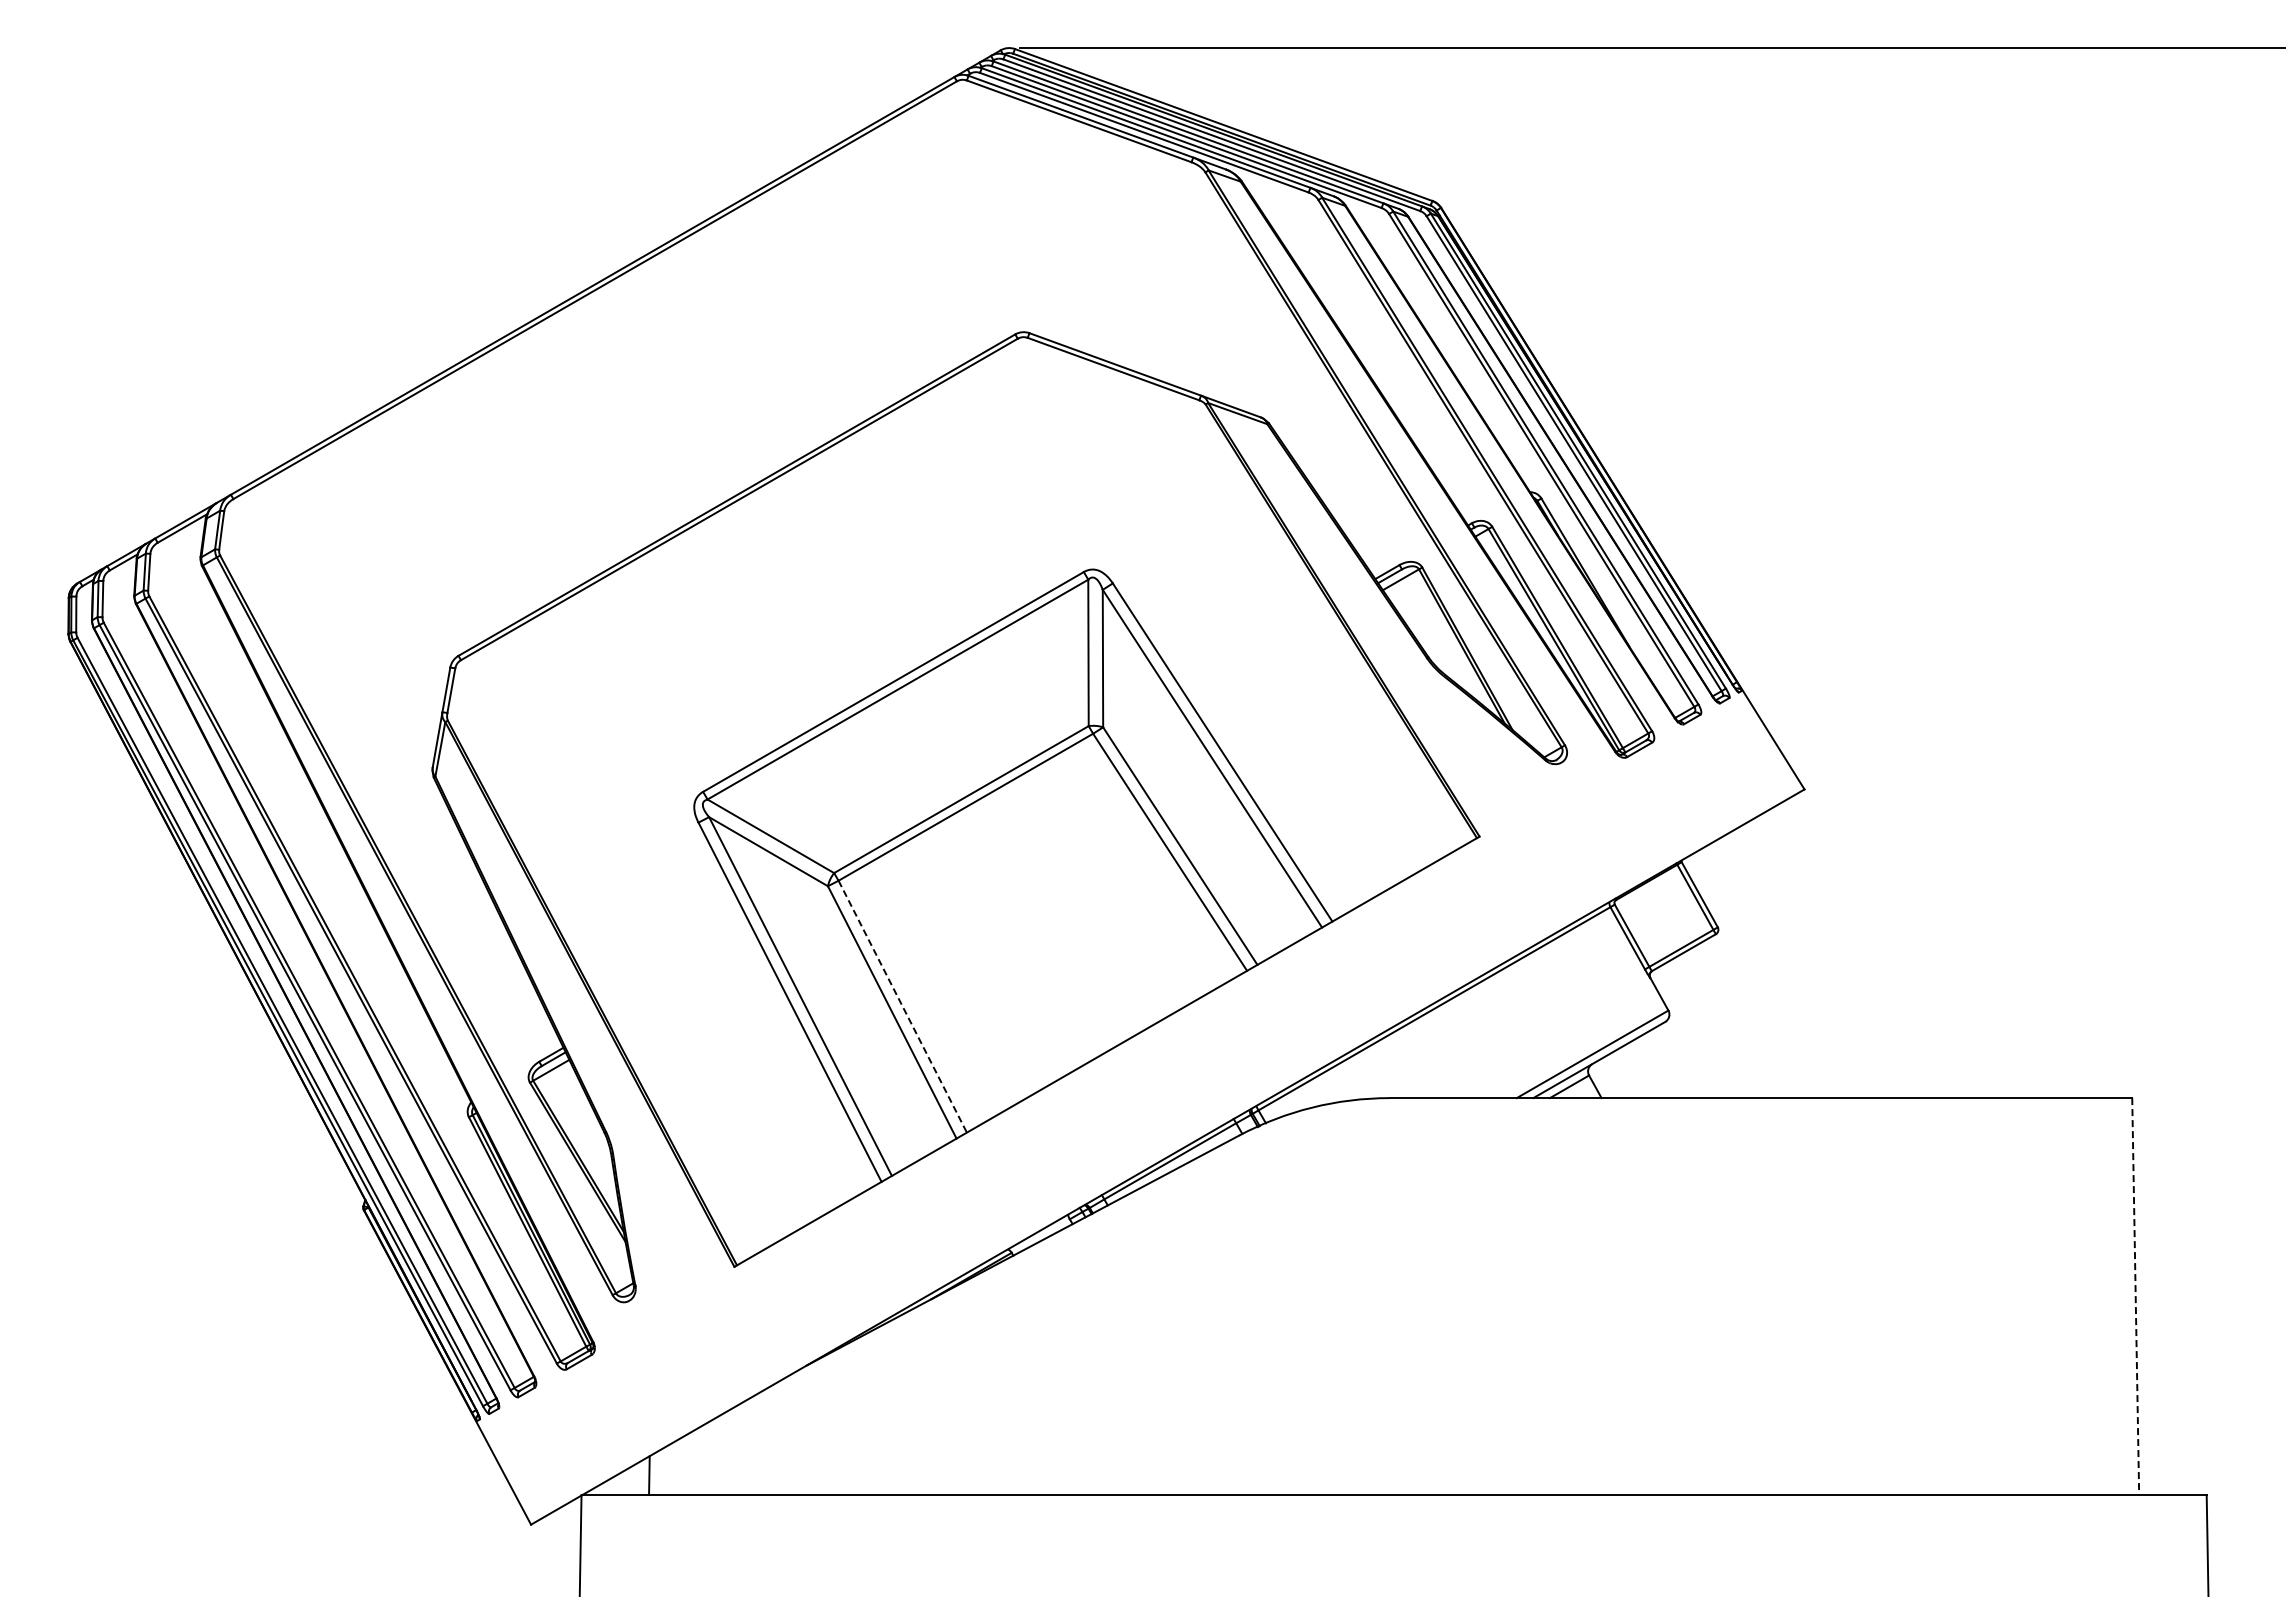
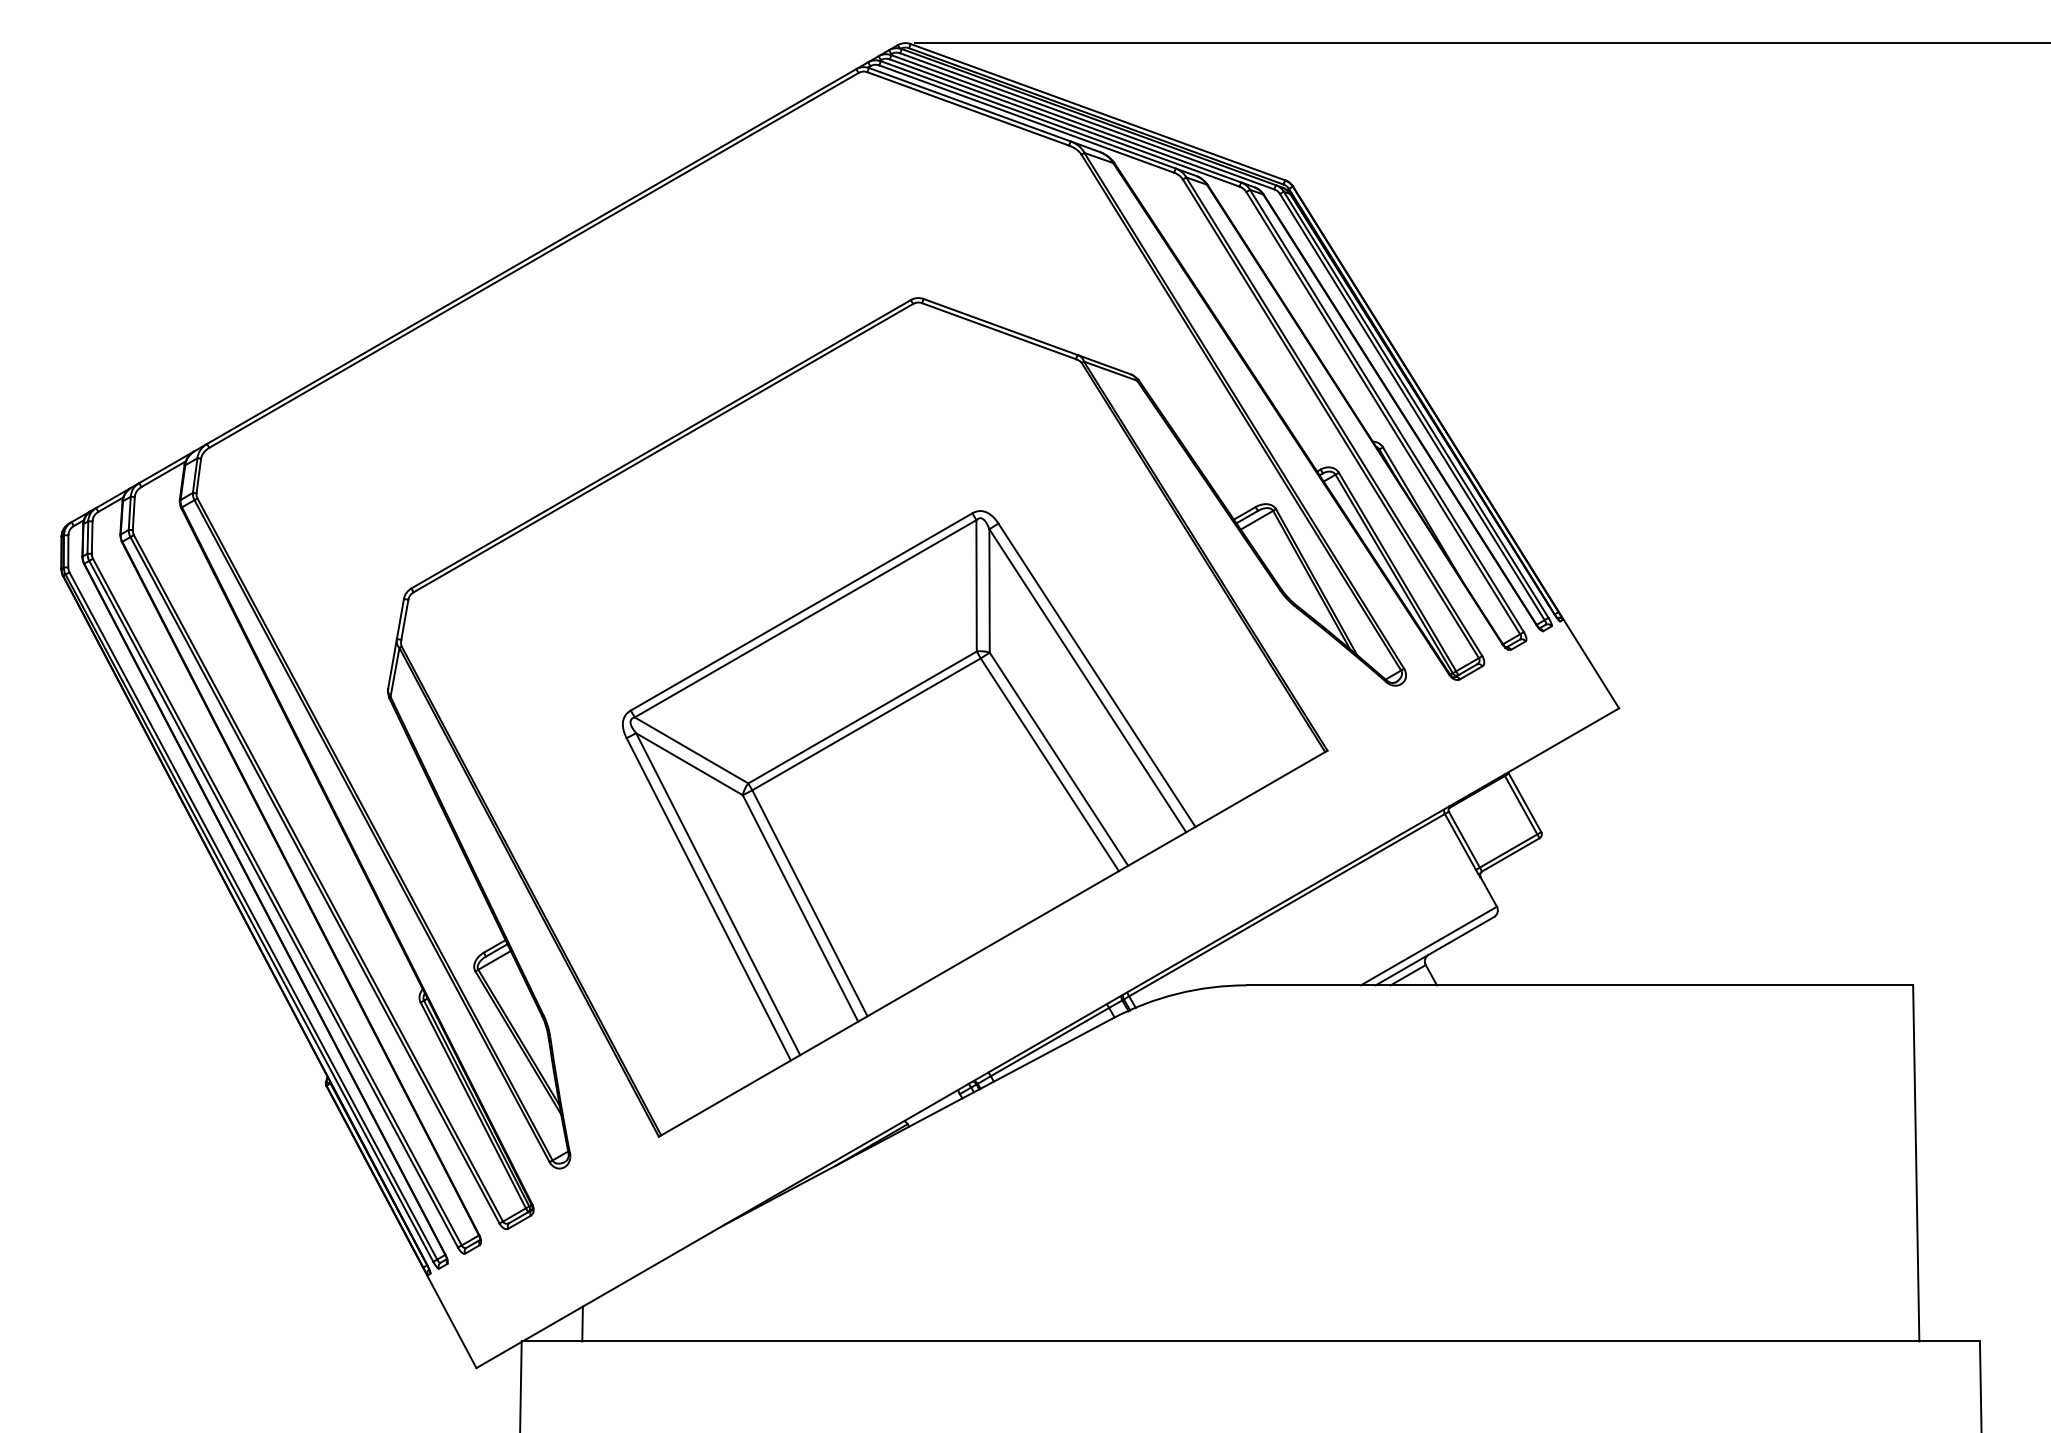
line: (902, 1007) -> (809, 904), dashed -> solid
line: (2135, 1297) -> (1916, 1164), dashed -> solid

